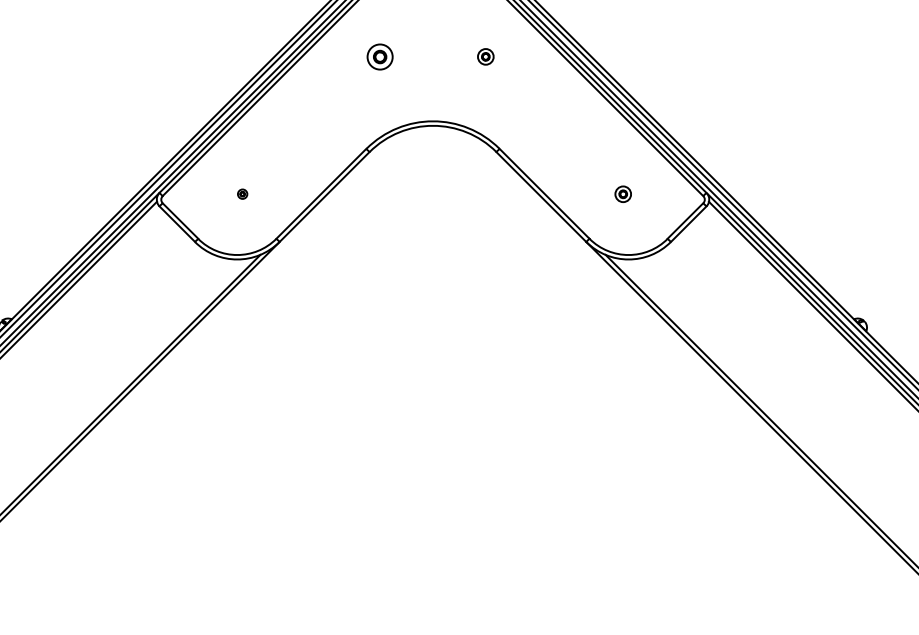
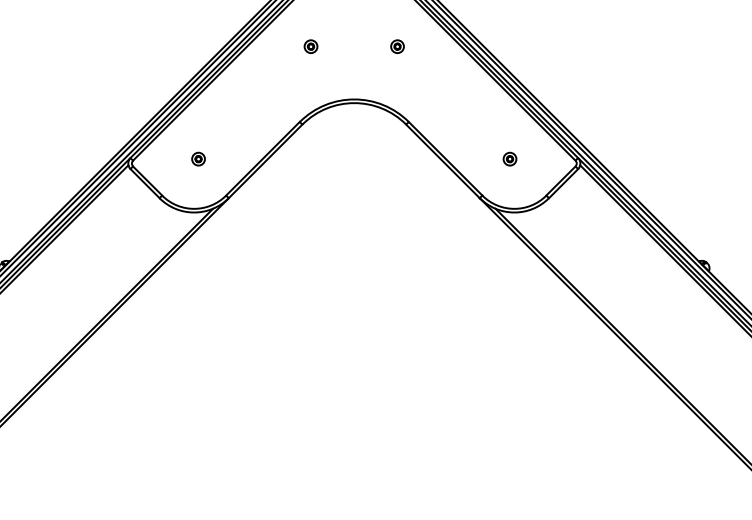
part: (379, 56) -> (310, 46), size x0.62
part: (242, 193) -> (198, 158), size x1.67

